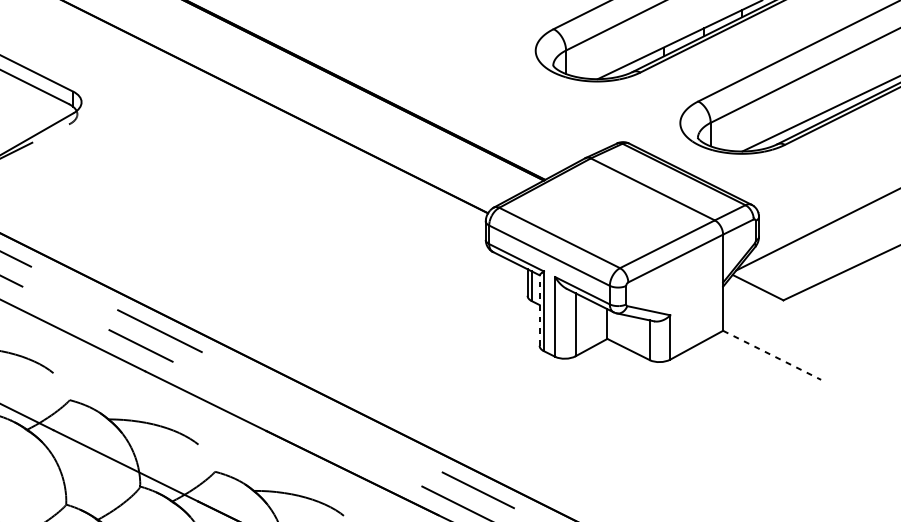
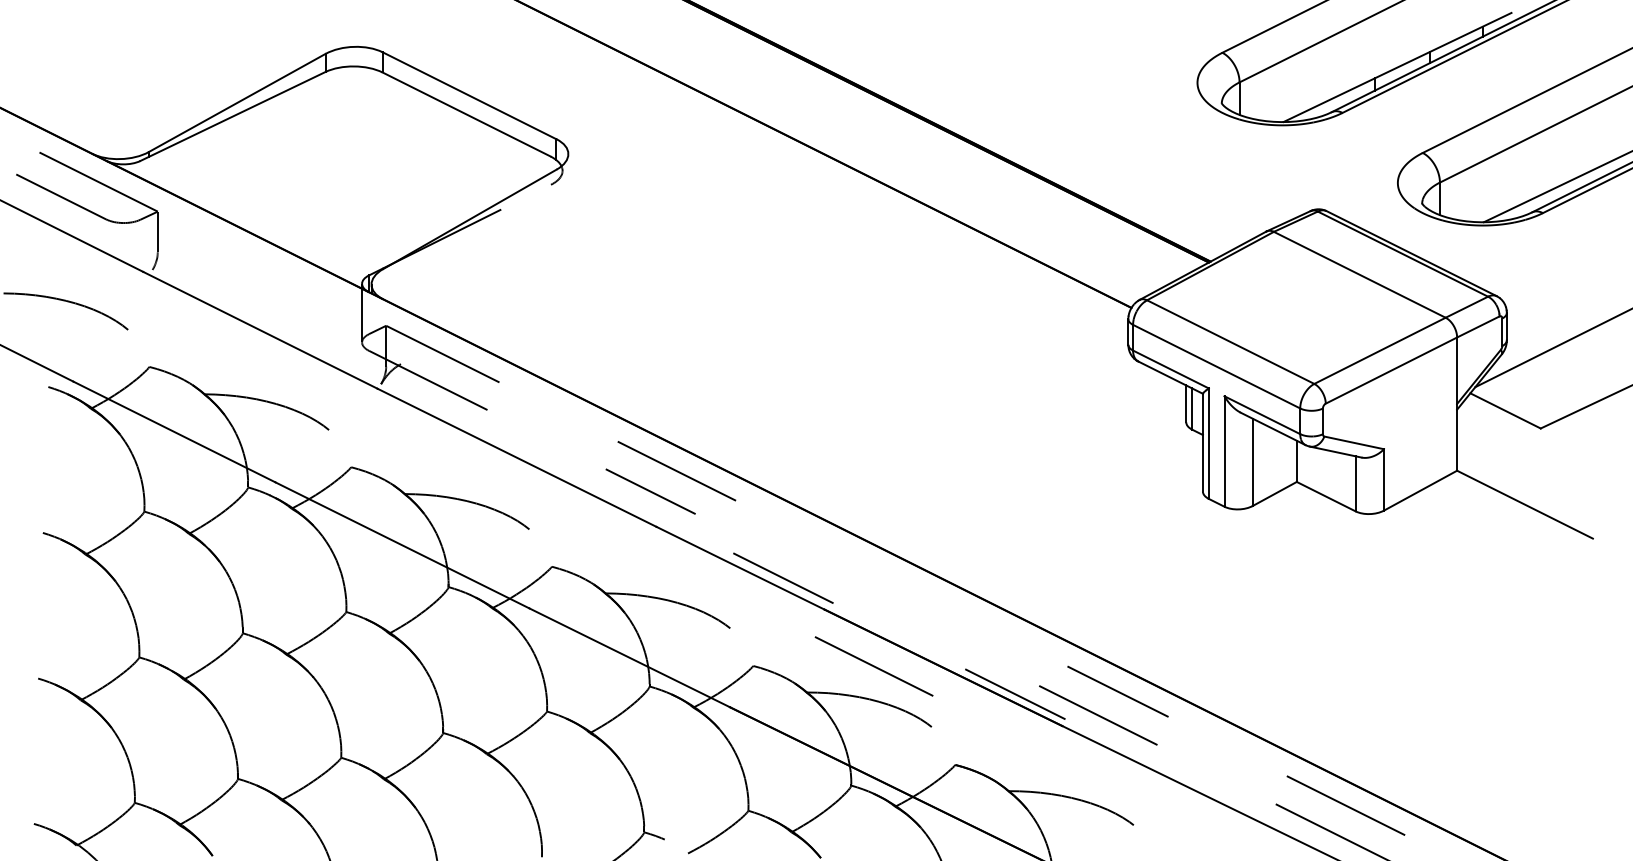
line: (539, 310) -> (1202, 442), dashed -> solid
line: (772, 355) -> (1525, 504), dashed -> solid
line: (236, 408) -> (783, 578), added
line: (301, 472) -> (873, 666), added
line: (404, 492) -> (1015, 694), added

